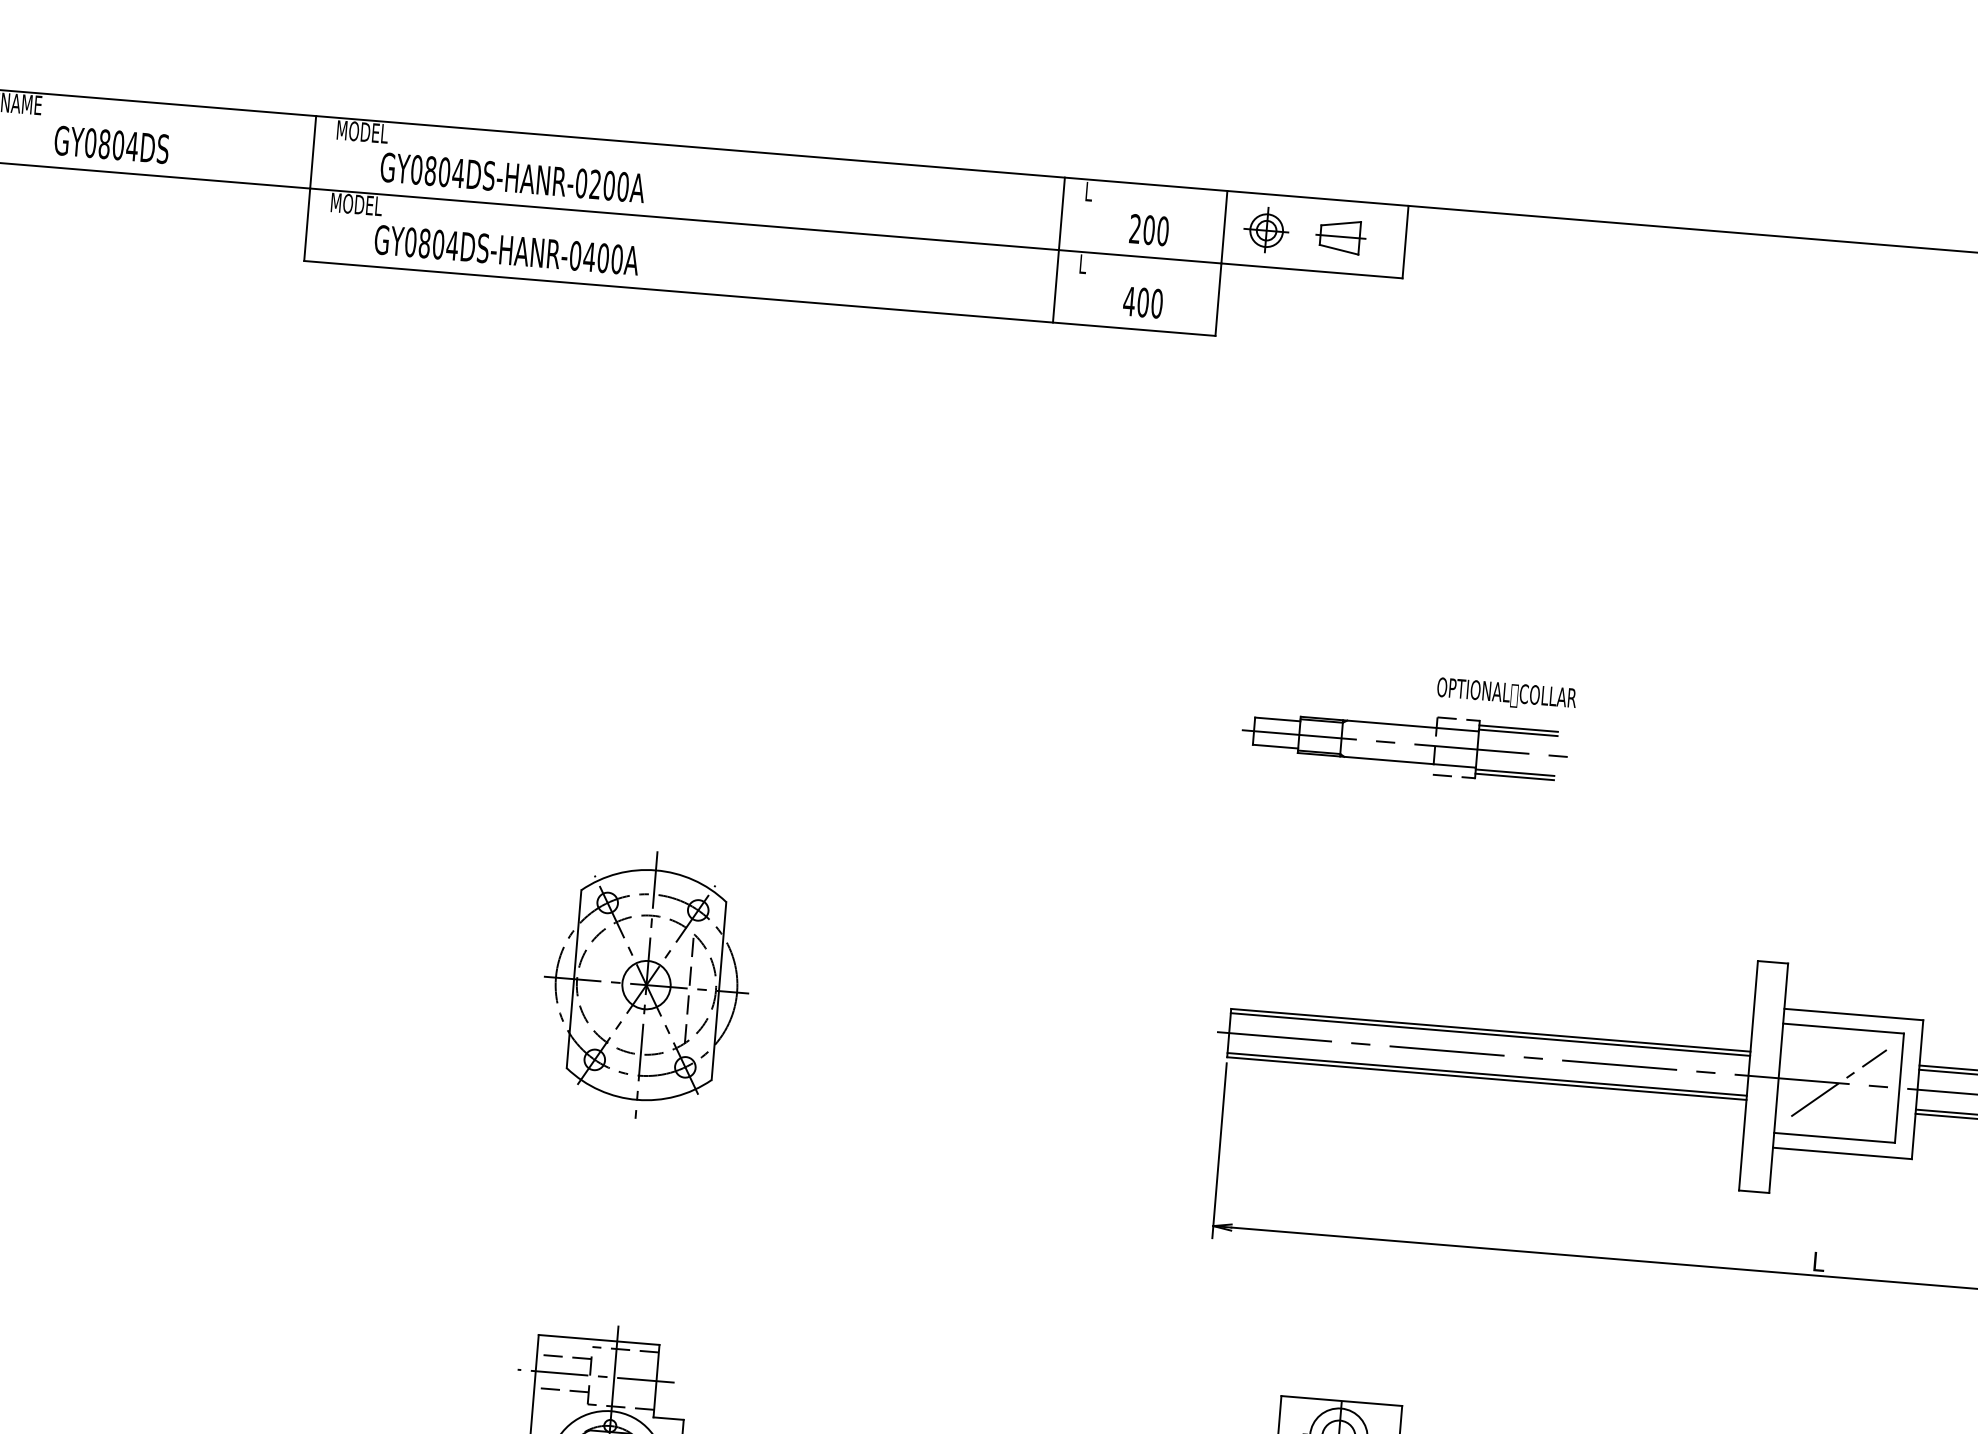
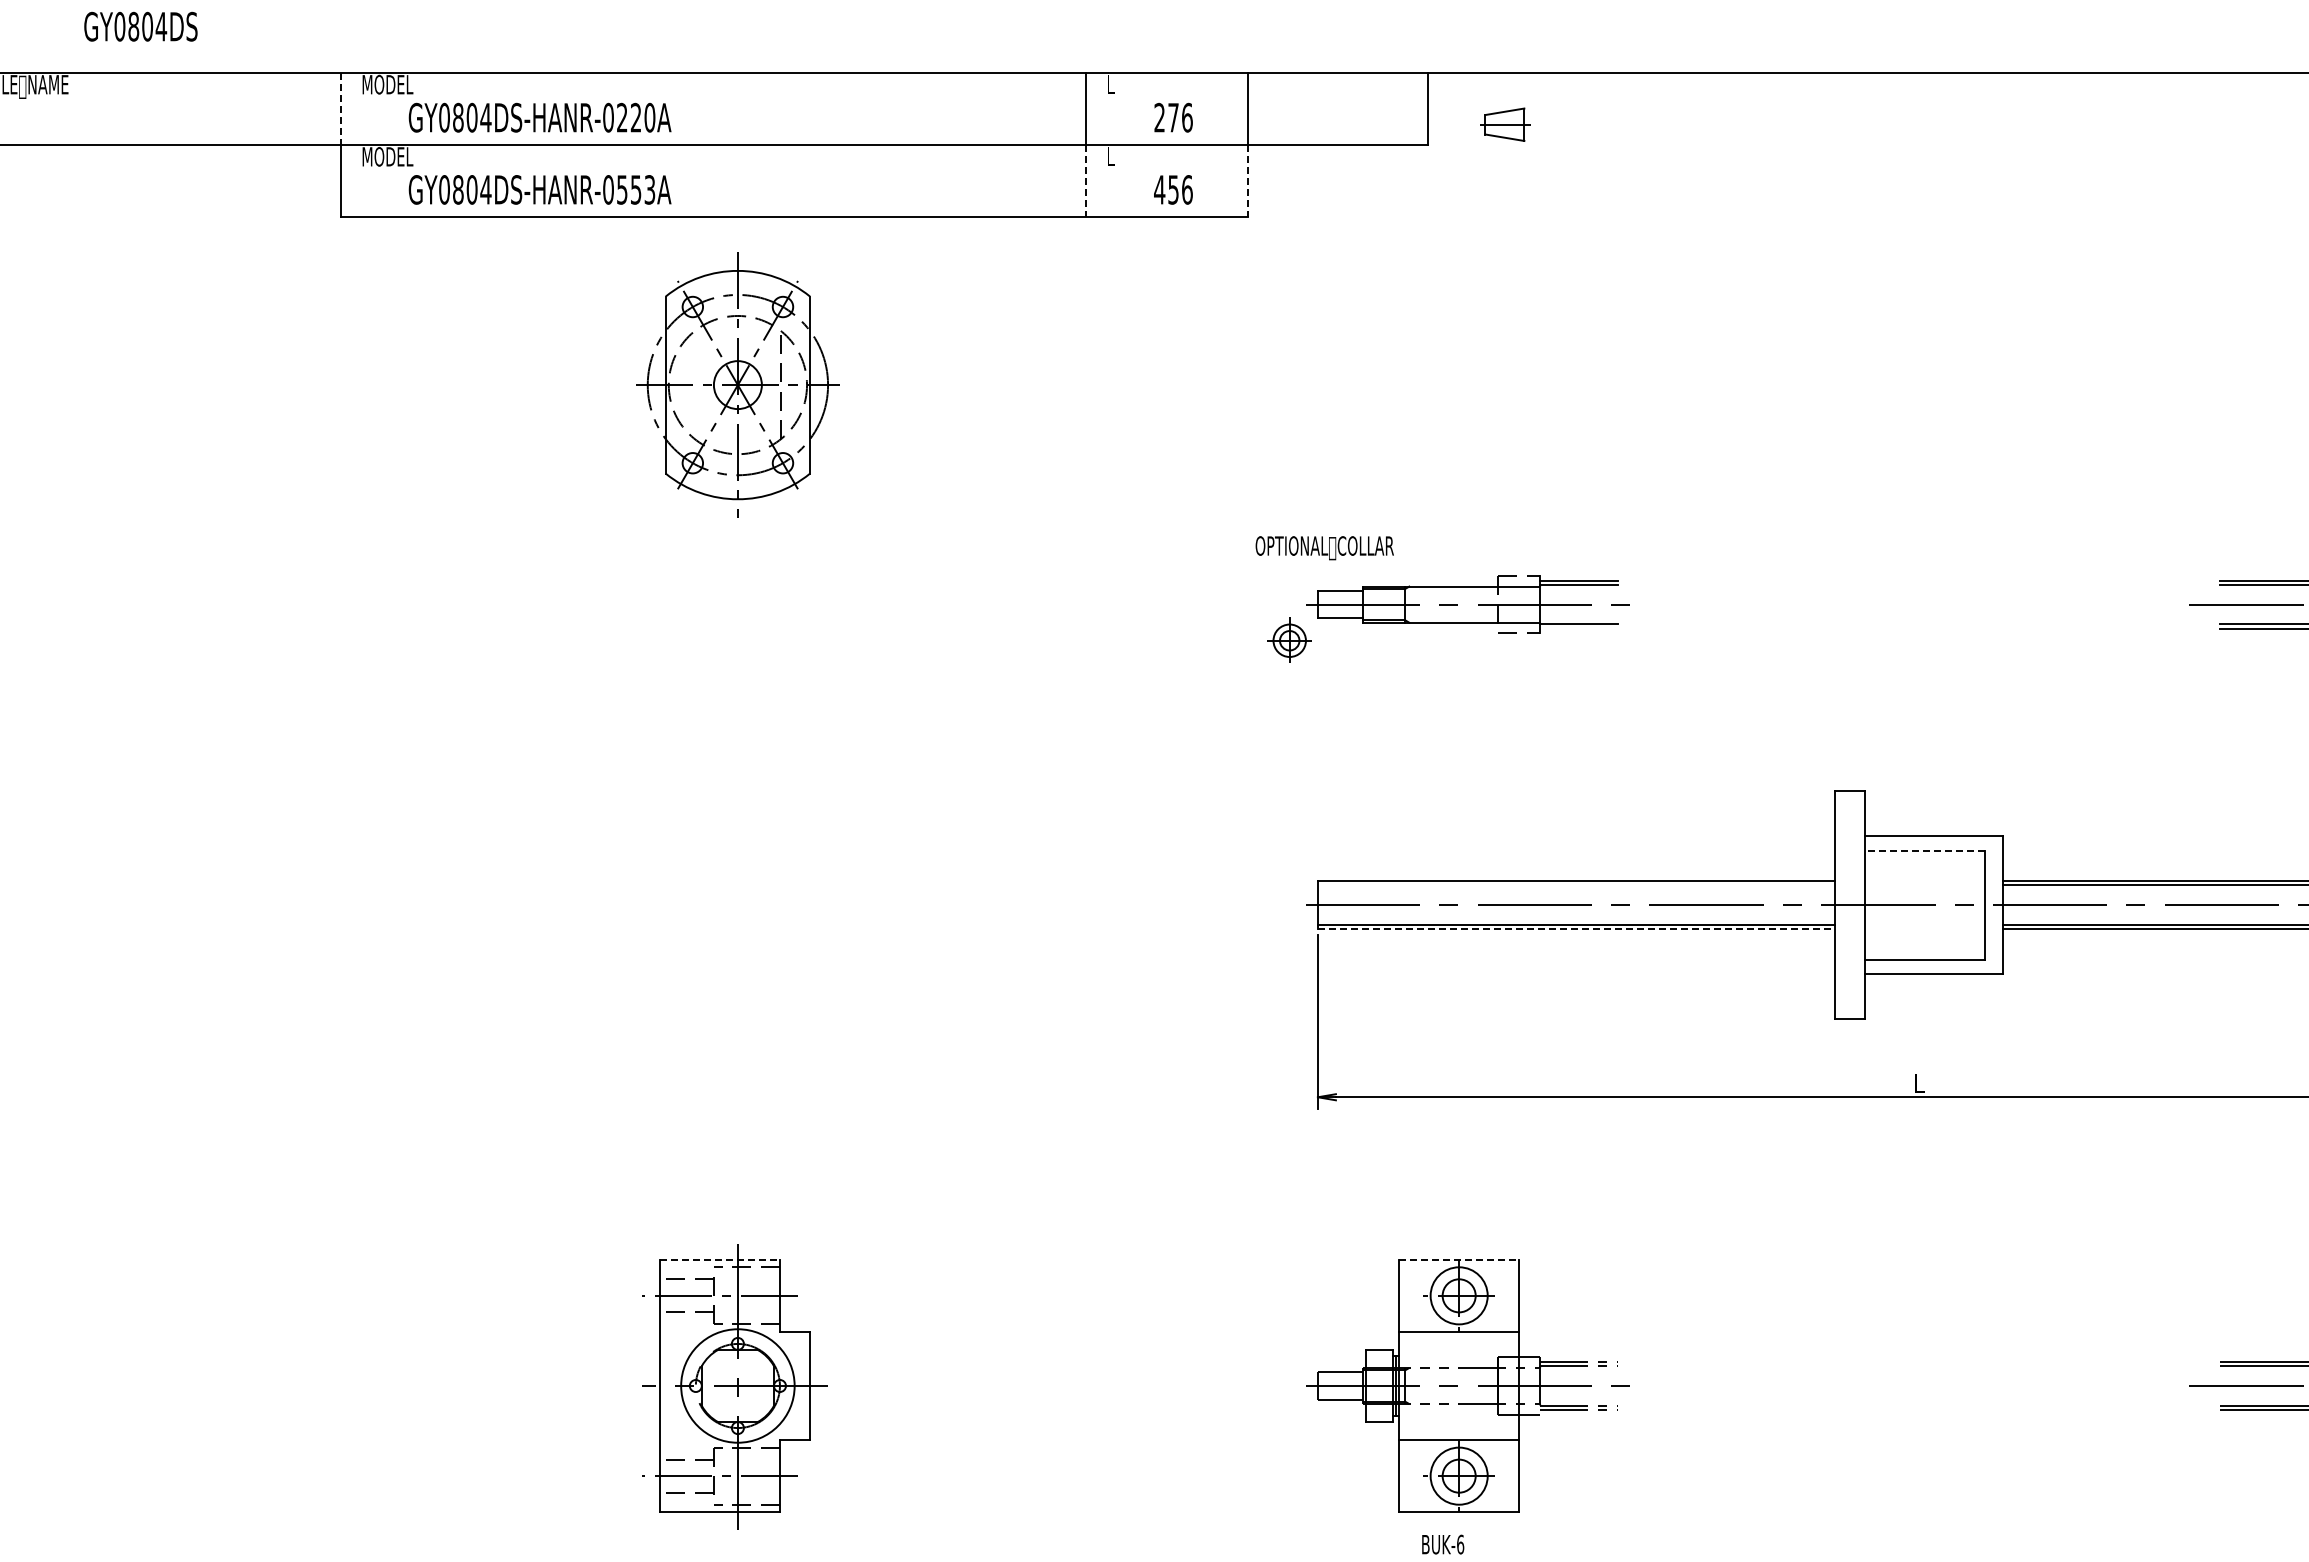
text: (111, 144) -> (140, 26), moved
line: (312, 153) -> (340, 109), solid -> dashed
text: (608, 185) -> (635, 117), GY0804DS-HANR-0200A -> GY0804DS-HANR-0220A
part: (1266, 229) -> (1289, 639), moved
text: (1156, 230) -> (1180, 117), 200 -> 276
part: (1340, 236) -> (1505, 124), moved
text: (602, 257) -> (635, 189), GY0804DS-HANR-0400A -> GY0804DS-HANR-0553A
line: (1055, 286) -> (1085, 181), solid -> dashed
line: (1218, 300) -> (1247, 181), solid -> dashed
text: (1150, 302) -> (1180, 189), 400 -> 456
text: (1506, 695) -> (1324, 548), moved
line: (1514, 776) -> (1579, 628), removed
part: (646, 984) -> (737, 384), moved
line: (1843, 1028) -> (1924, 850), solid -> dashed
line: (1489, 1034) -> (1575, 885), removed
line: (1486, 1078) -> (1576, 929), solid -> dashed
line: (1838, 1082) -> (1924, 904), removed
line: (599, 1339) -> (720, 1259), solid -> dashed
line: (1342, 1400) -> (1459, 1259), solid -> dashed

